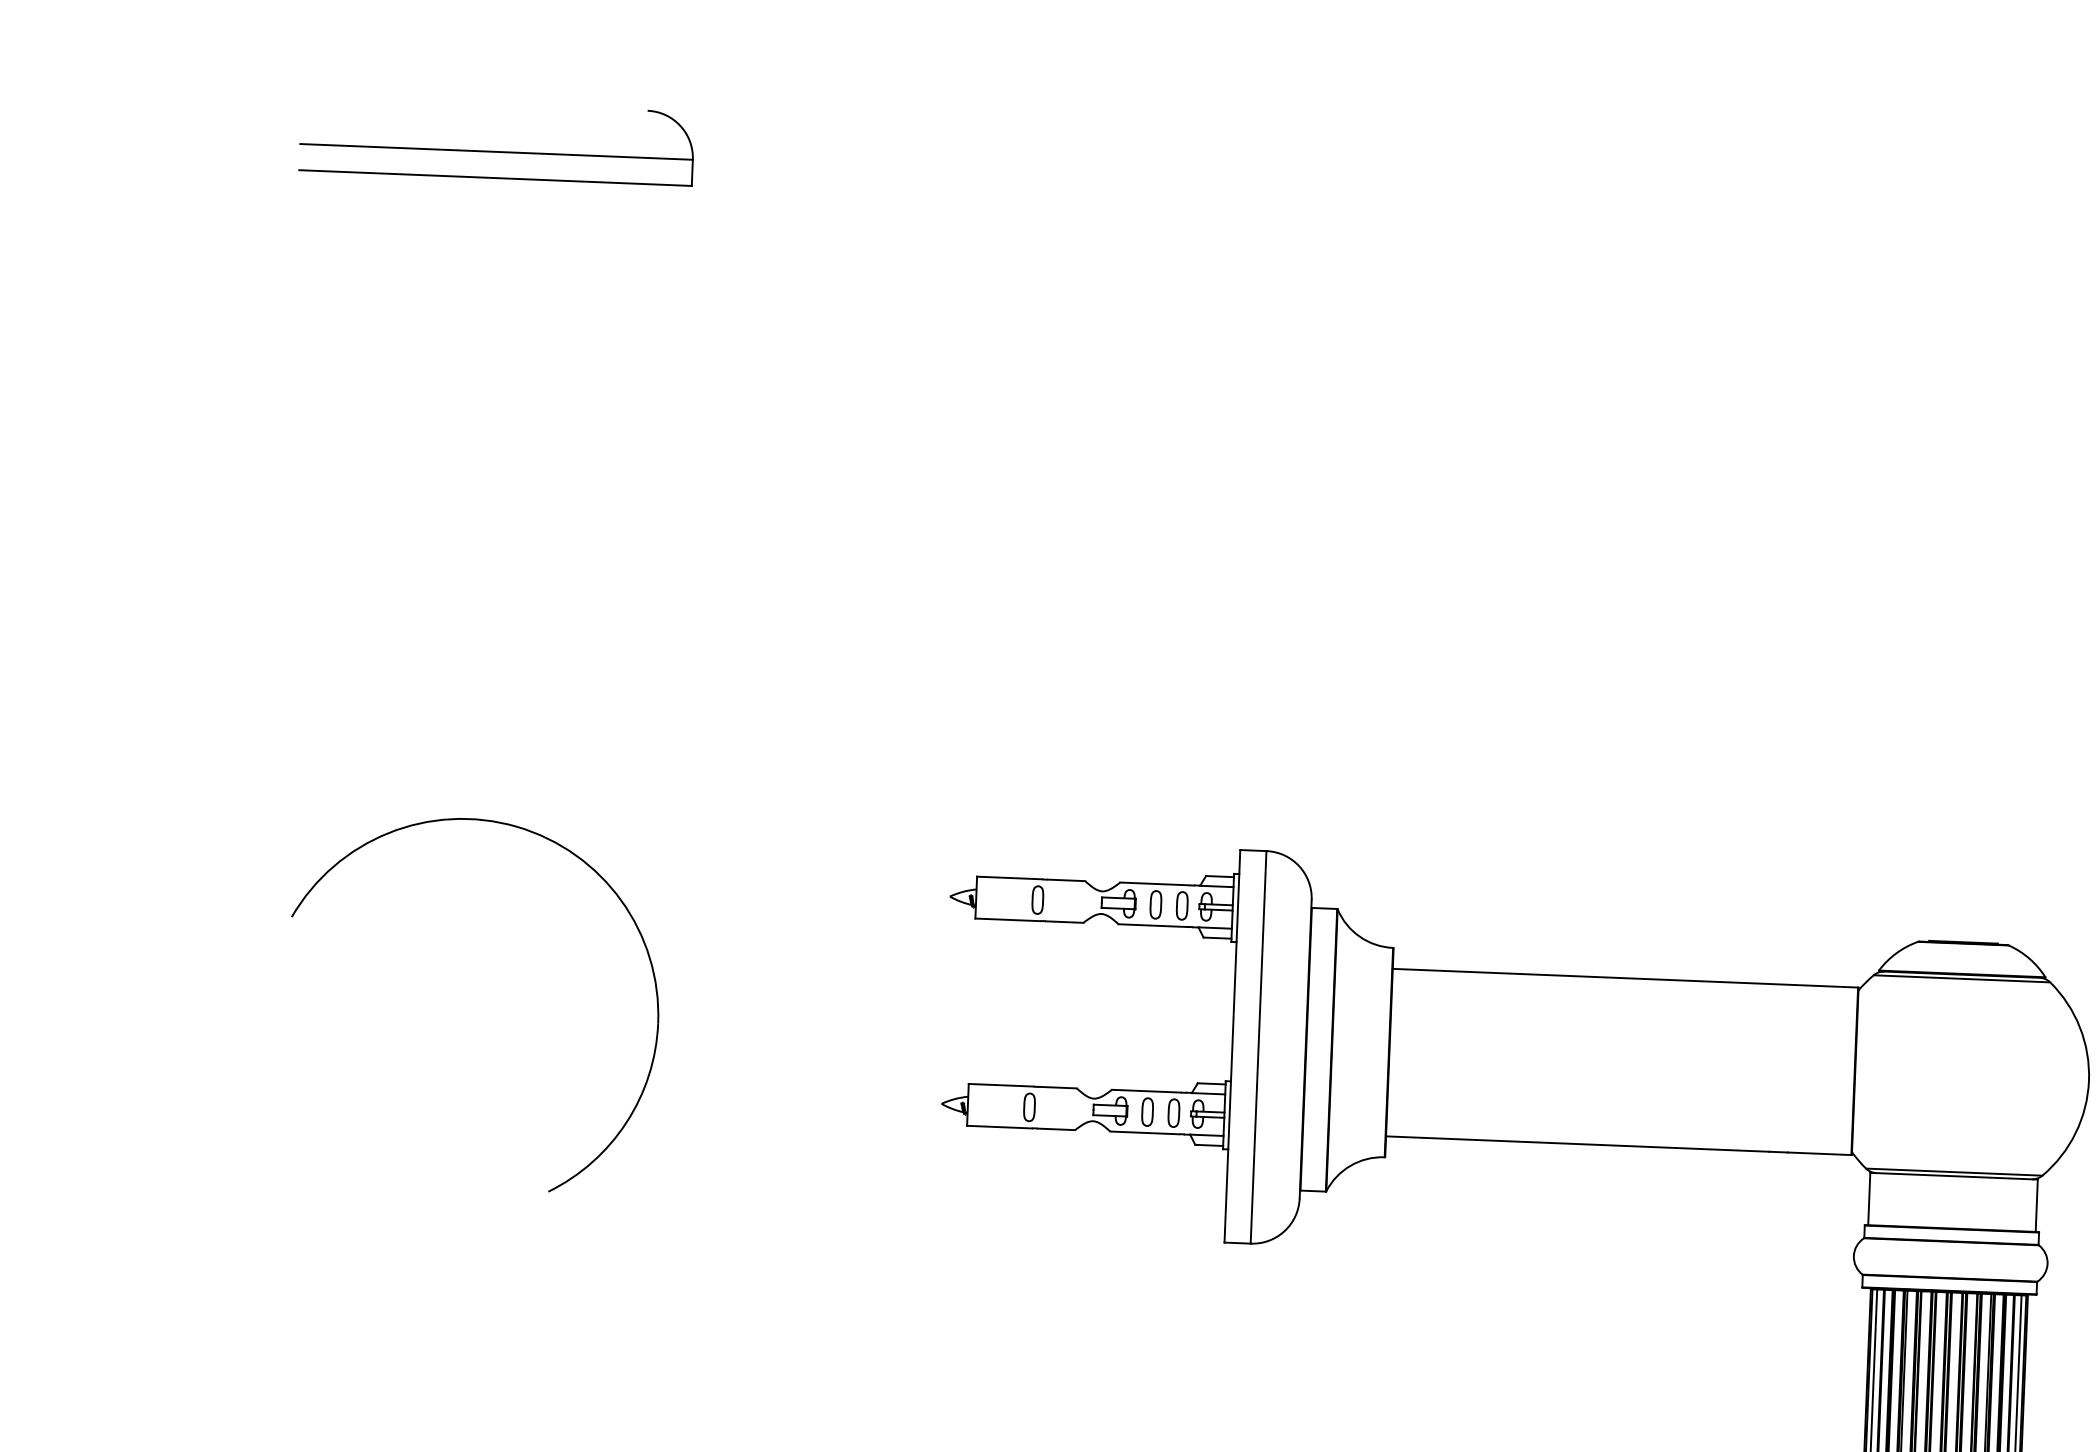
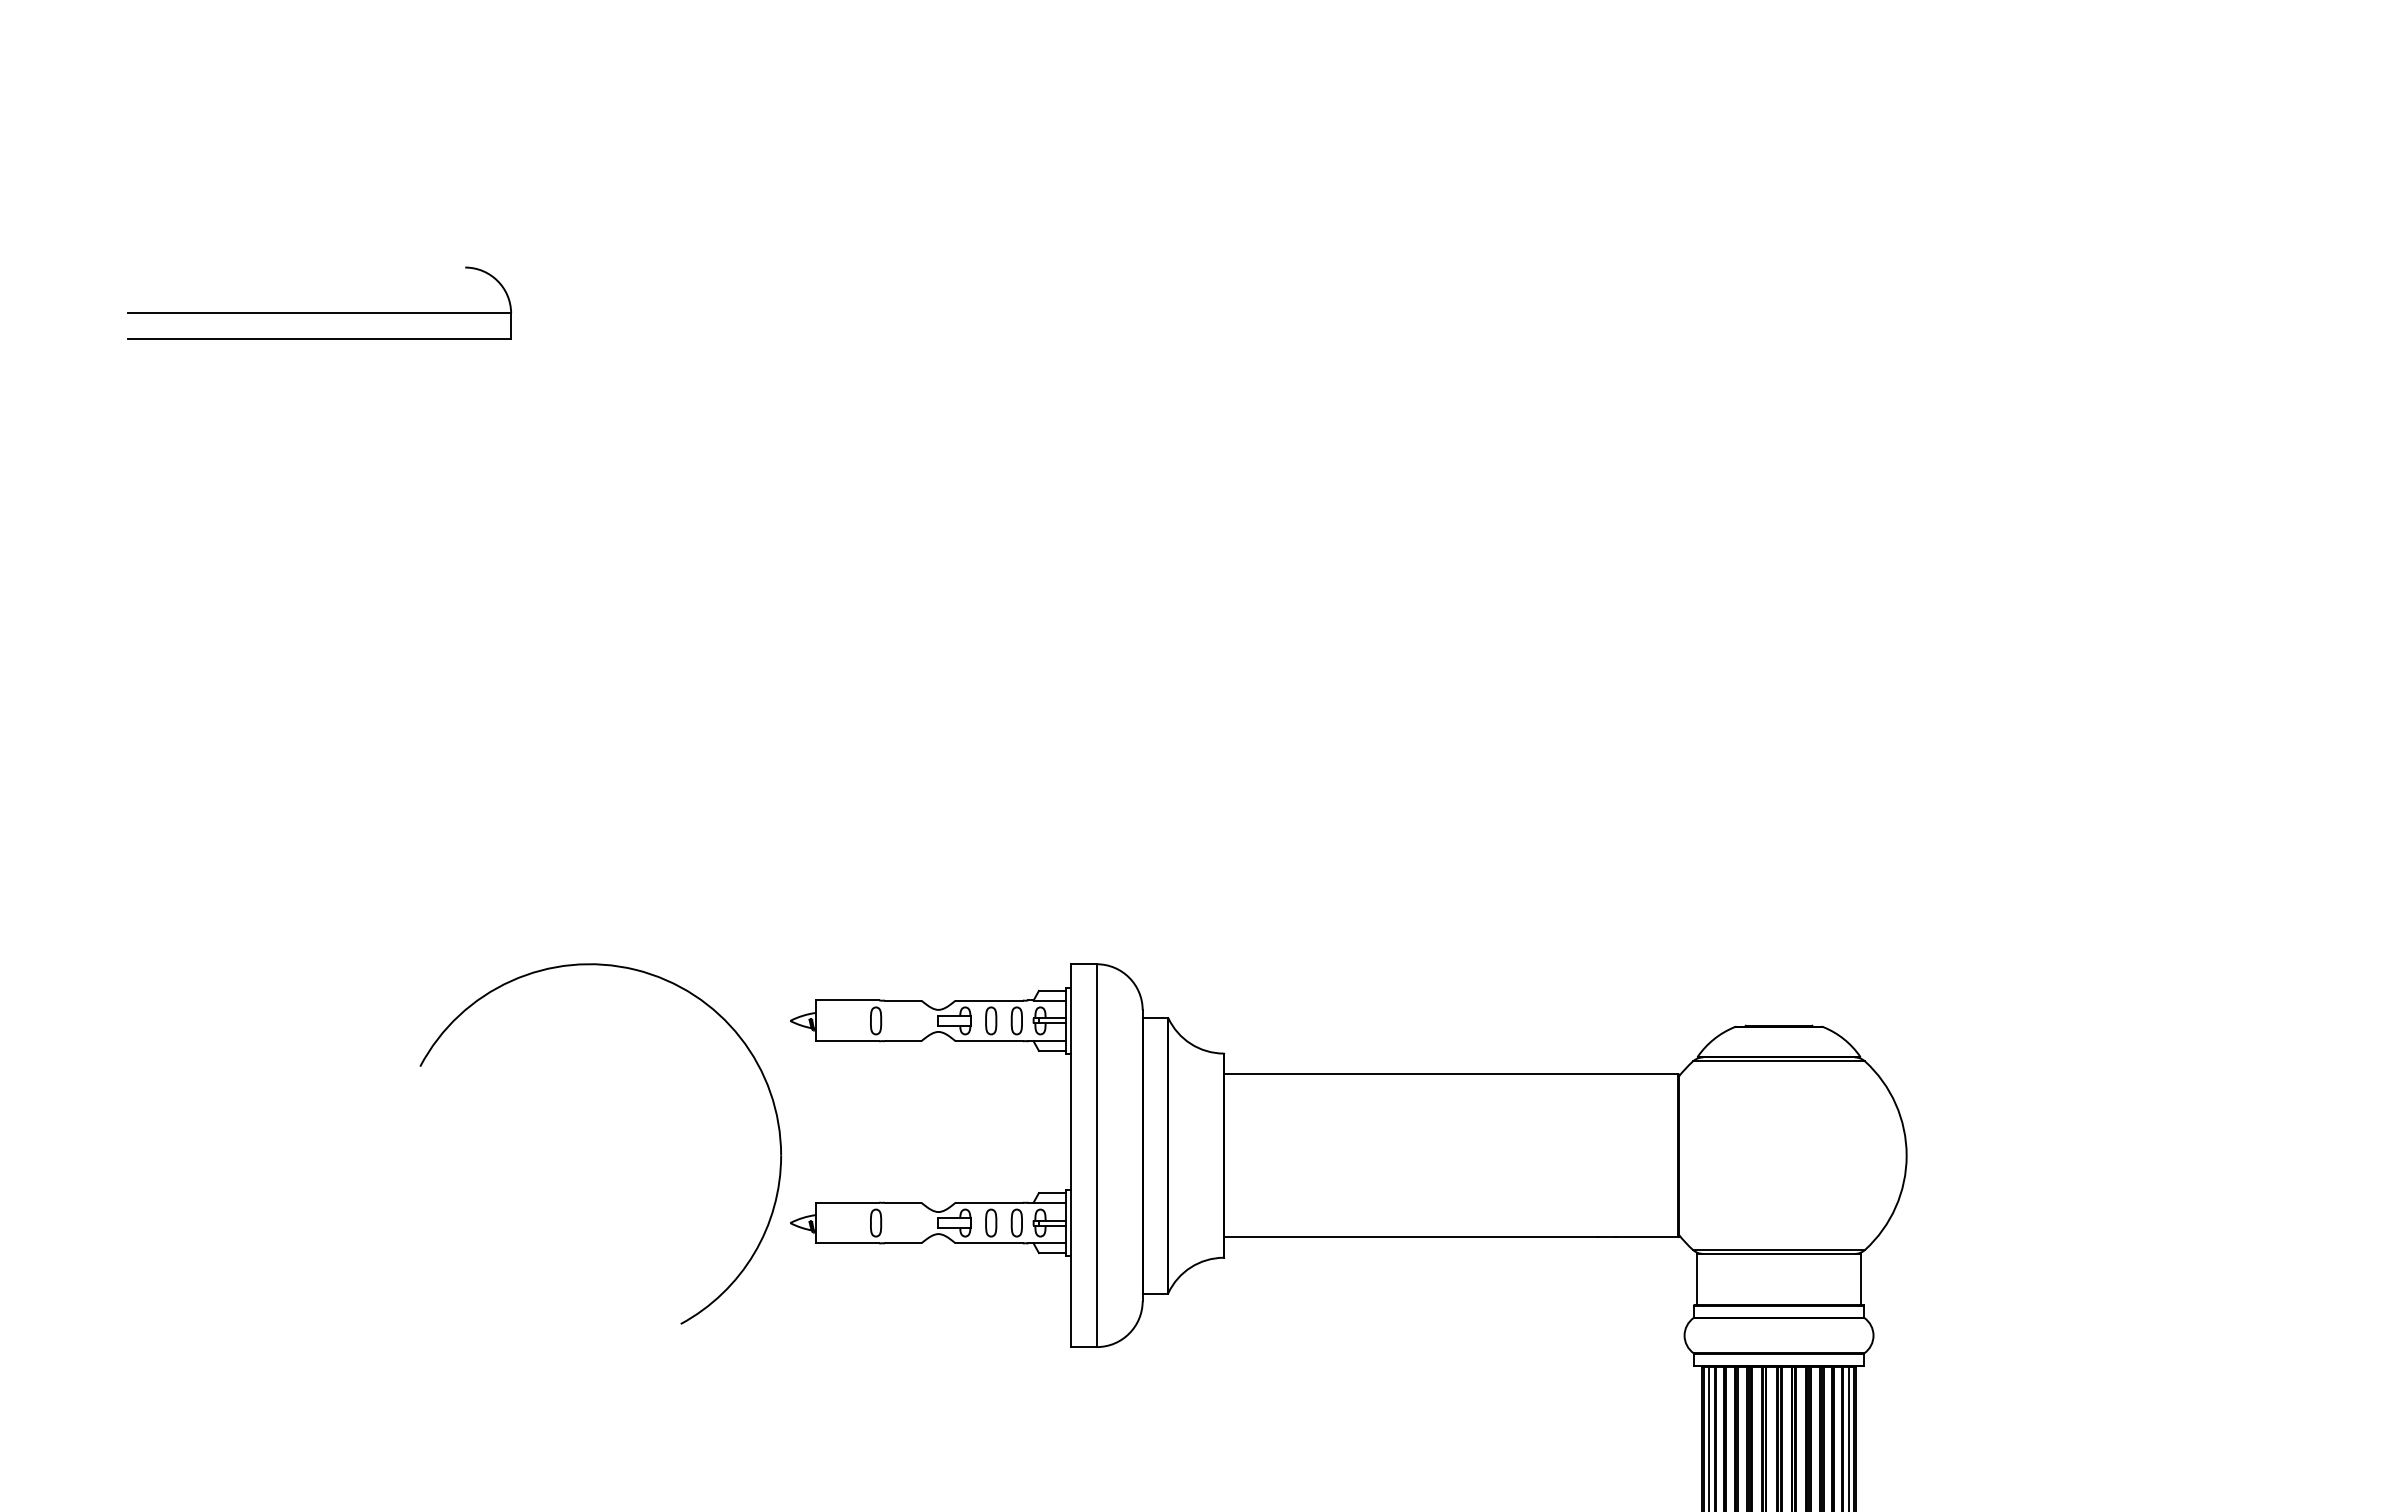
part: (588, 867) -> (707, 1006), moved

